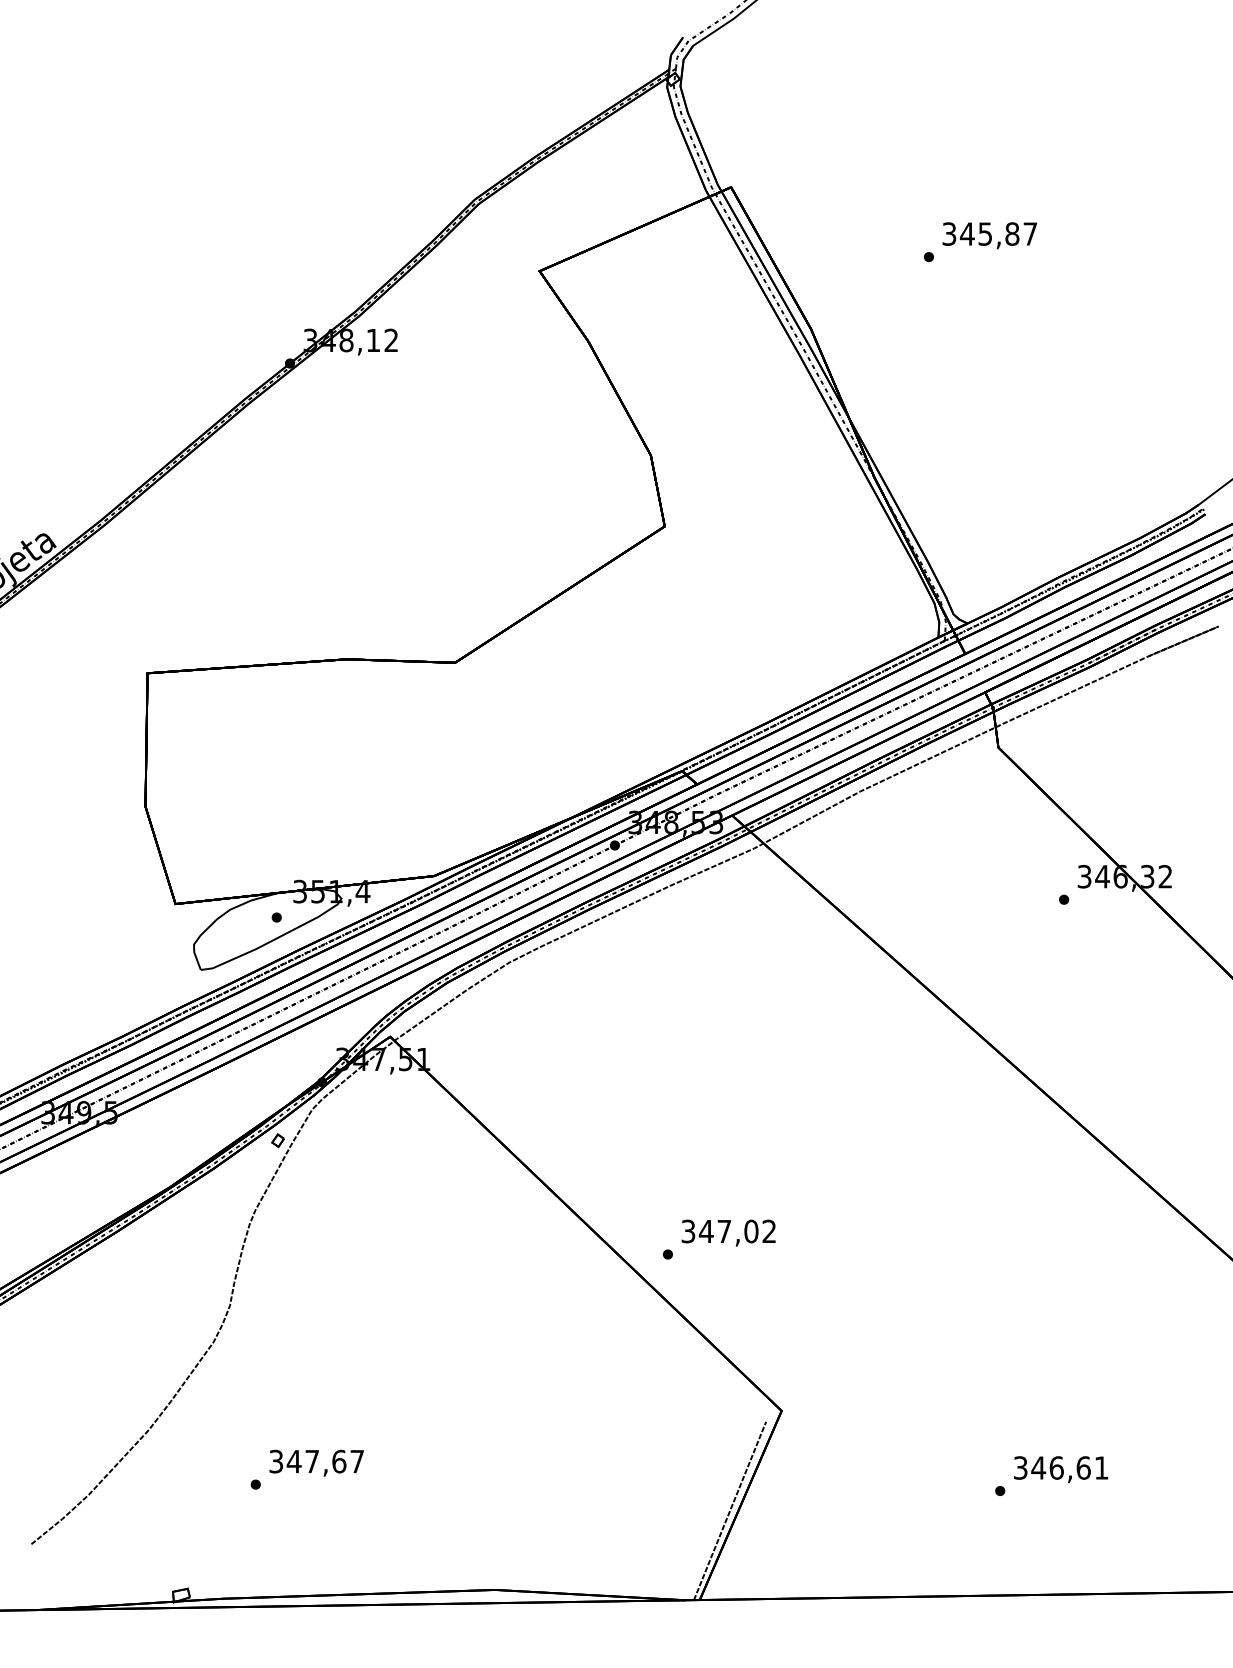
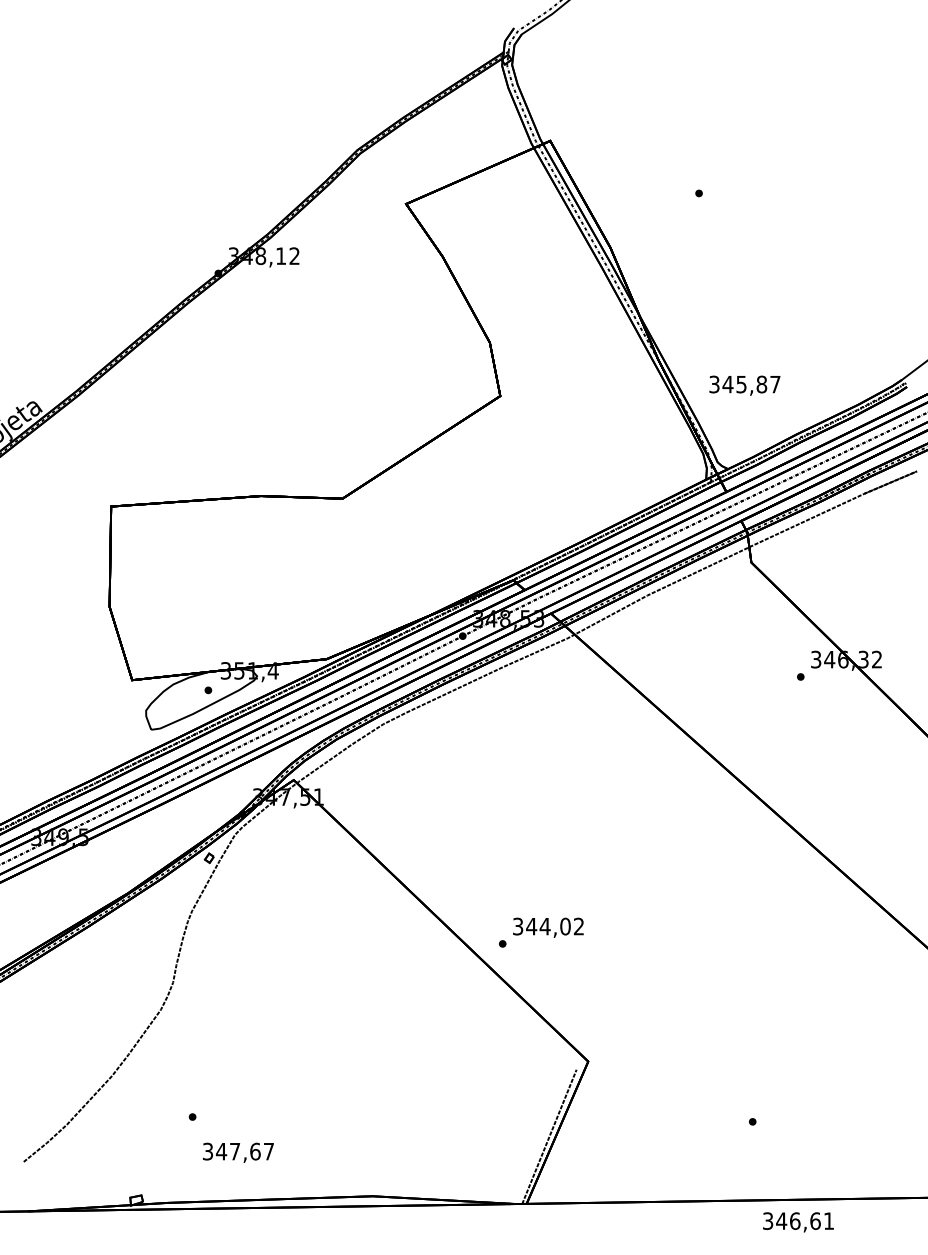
text: (989, 235) -> (744, 385), moved
text: (723, 1231) -> (544, 926), 347,02 -> 344,02
text: (316, 1462) -> (238, 1152), moved
text: (1061, 1469) -> (798, 1222), moved

